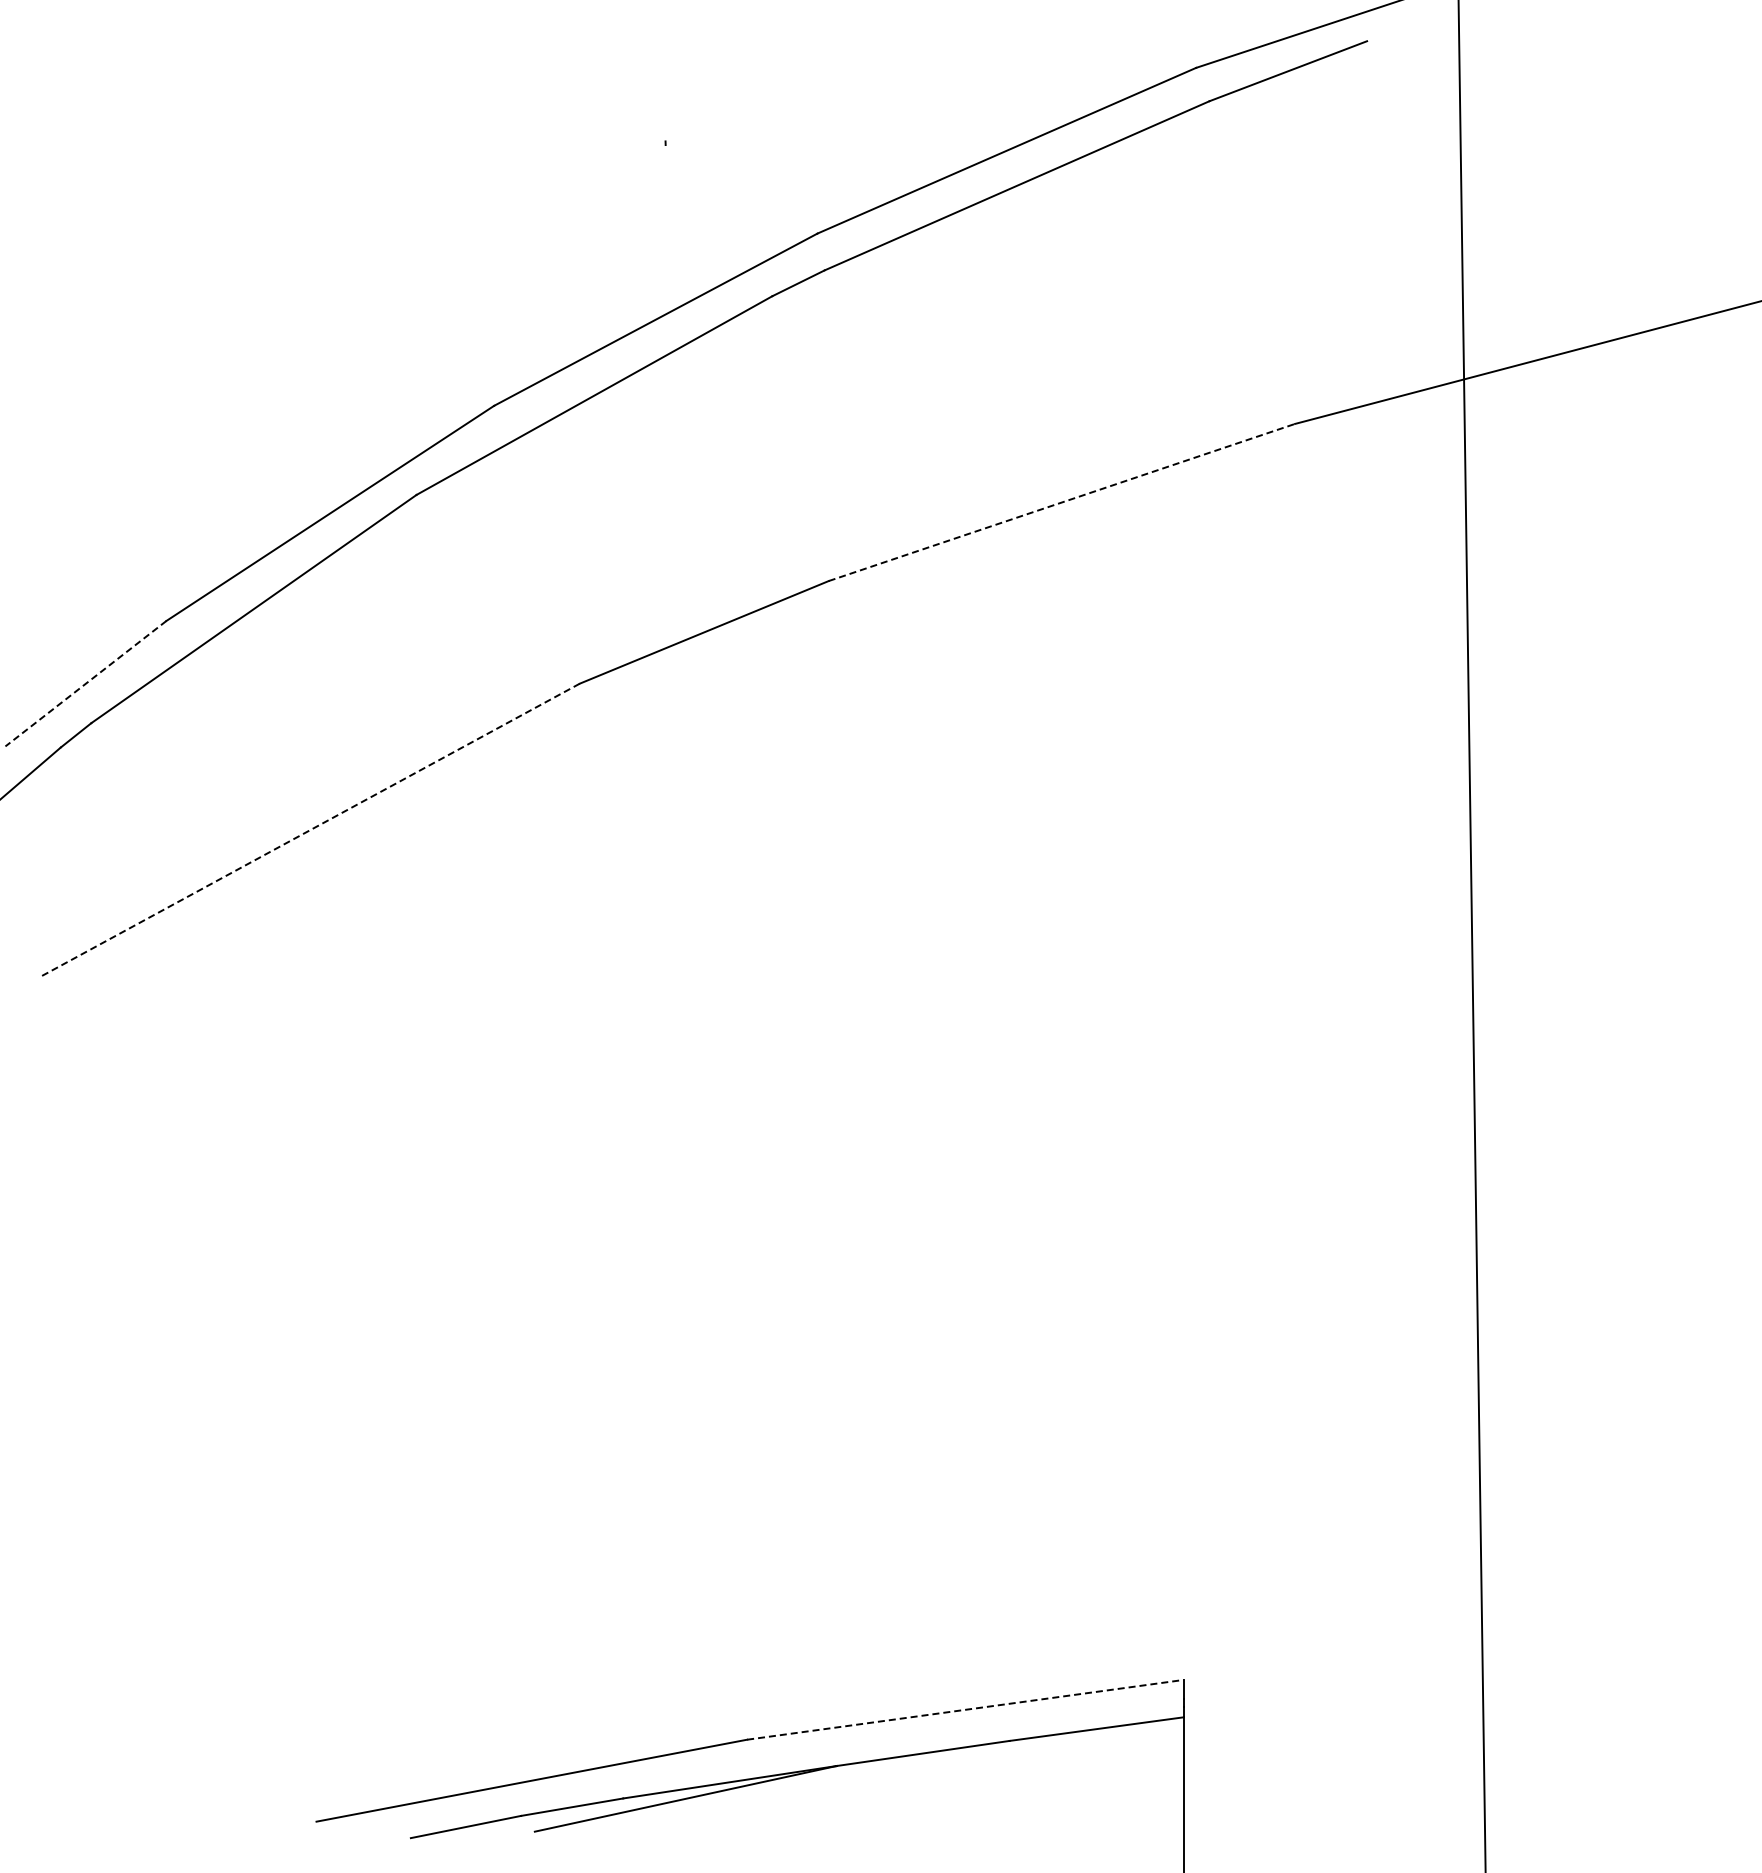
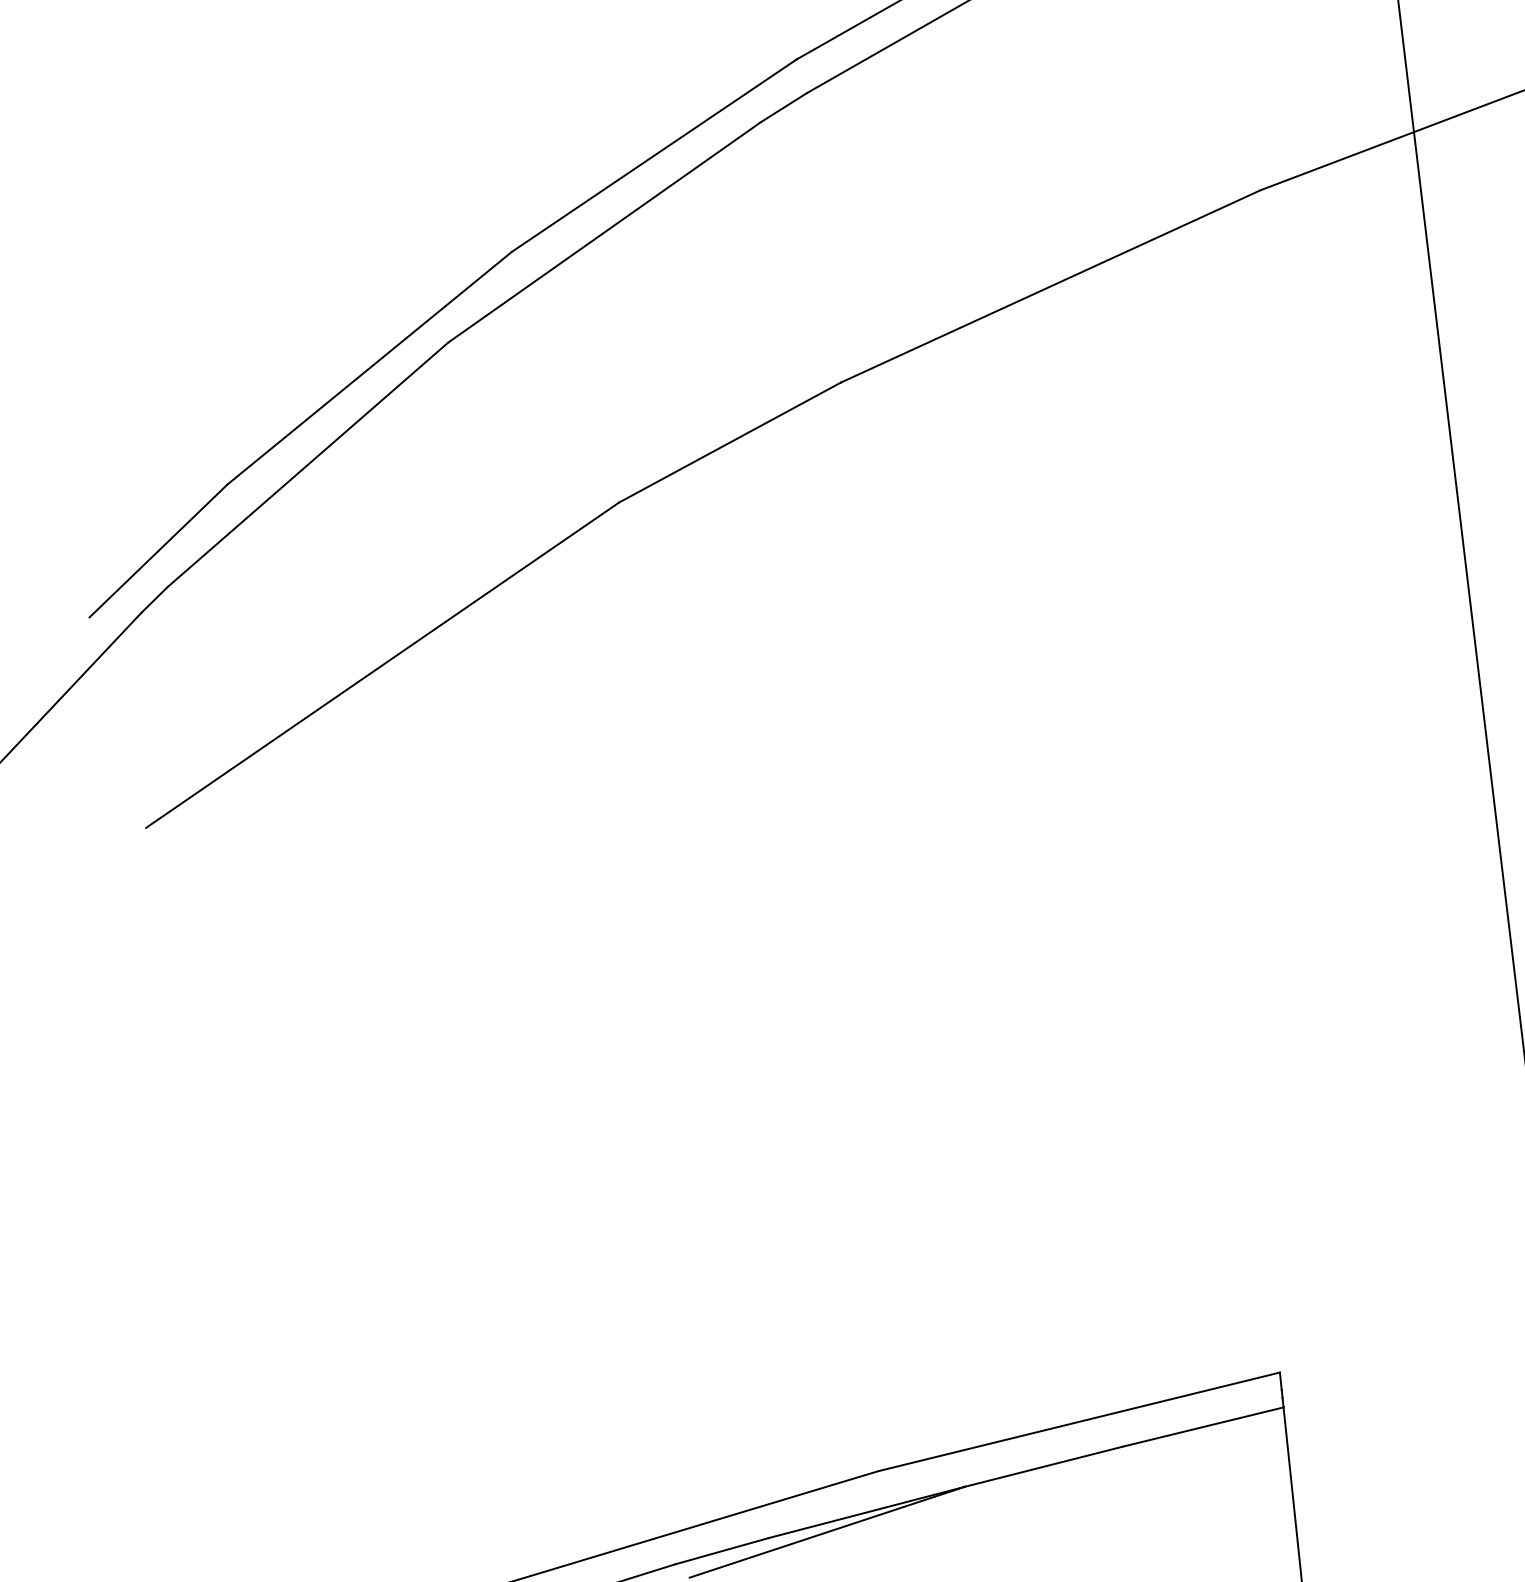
line: (1062, 502) -> (1051, 286), dashed -> solid
line: (85, 683) -> (158, 550), dashed -> solid
line: (310, 830) -> (382, 665), dashed -> solid
line: (965, 1709) -> (1079, 1421), dashed -> solid

